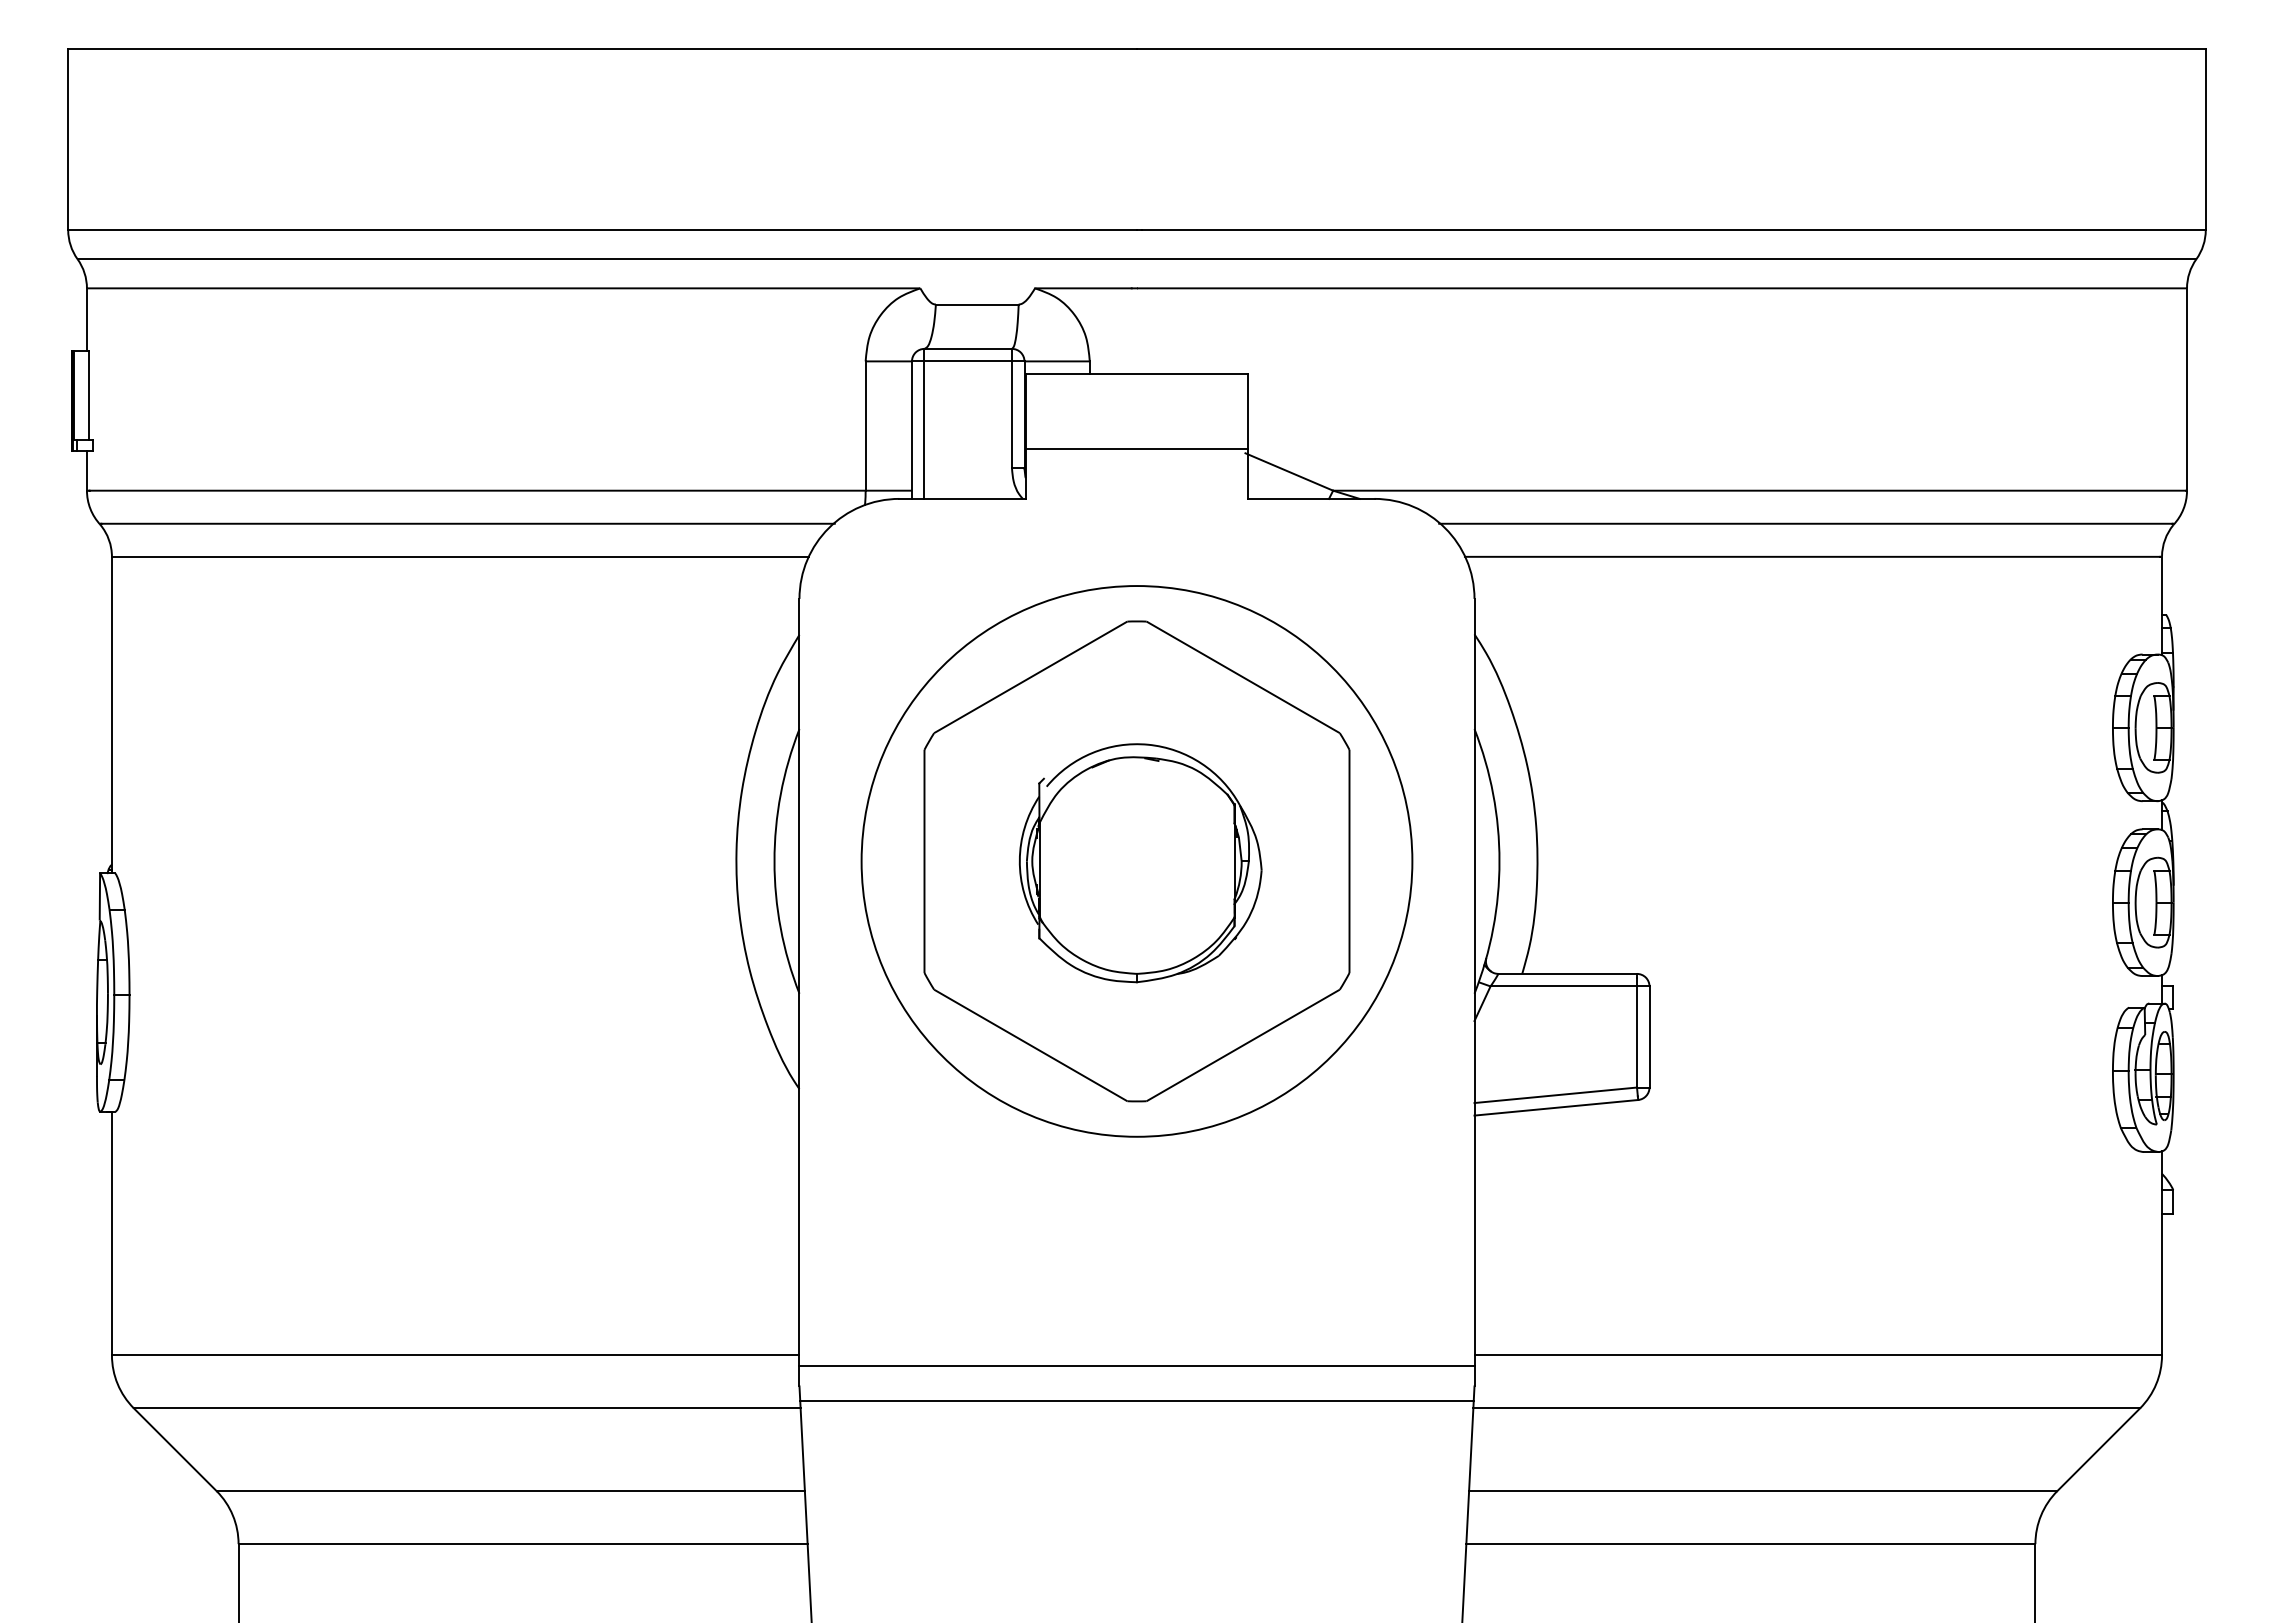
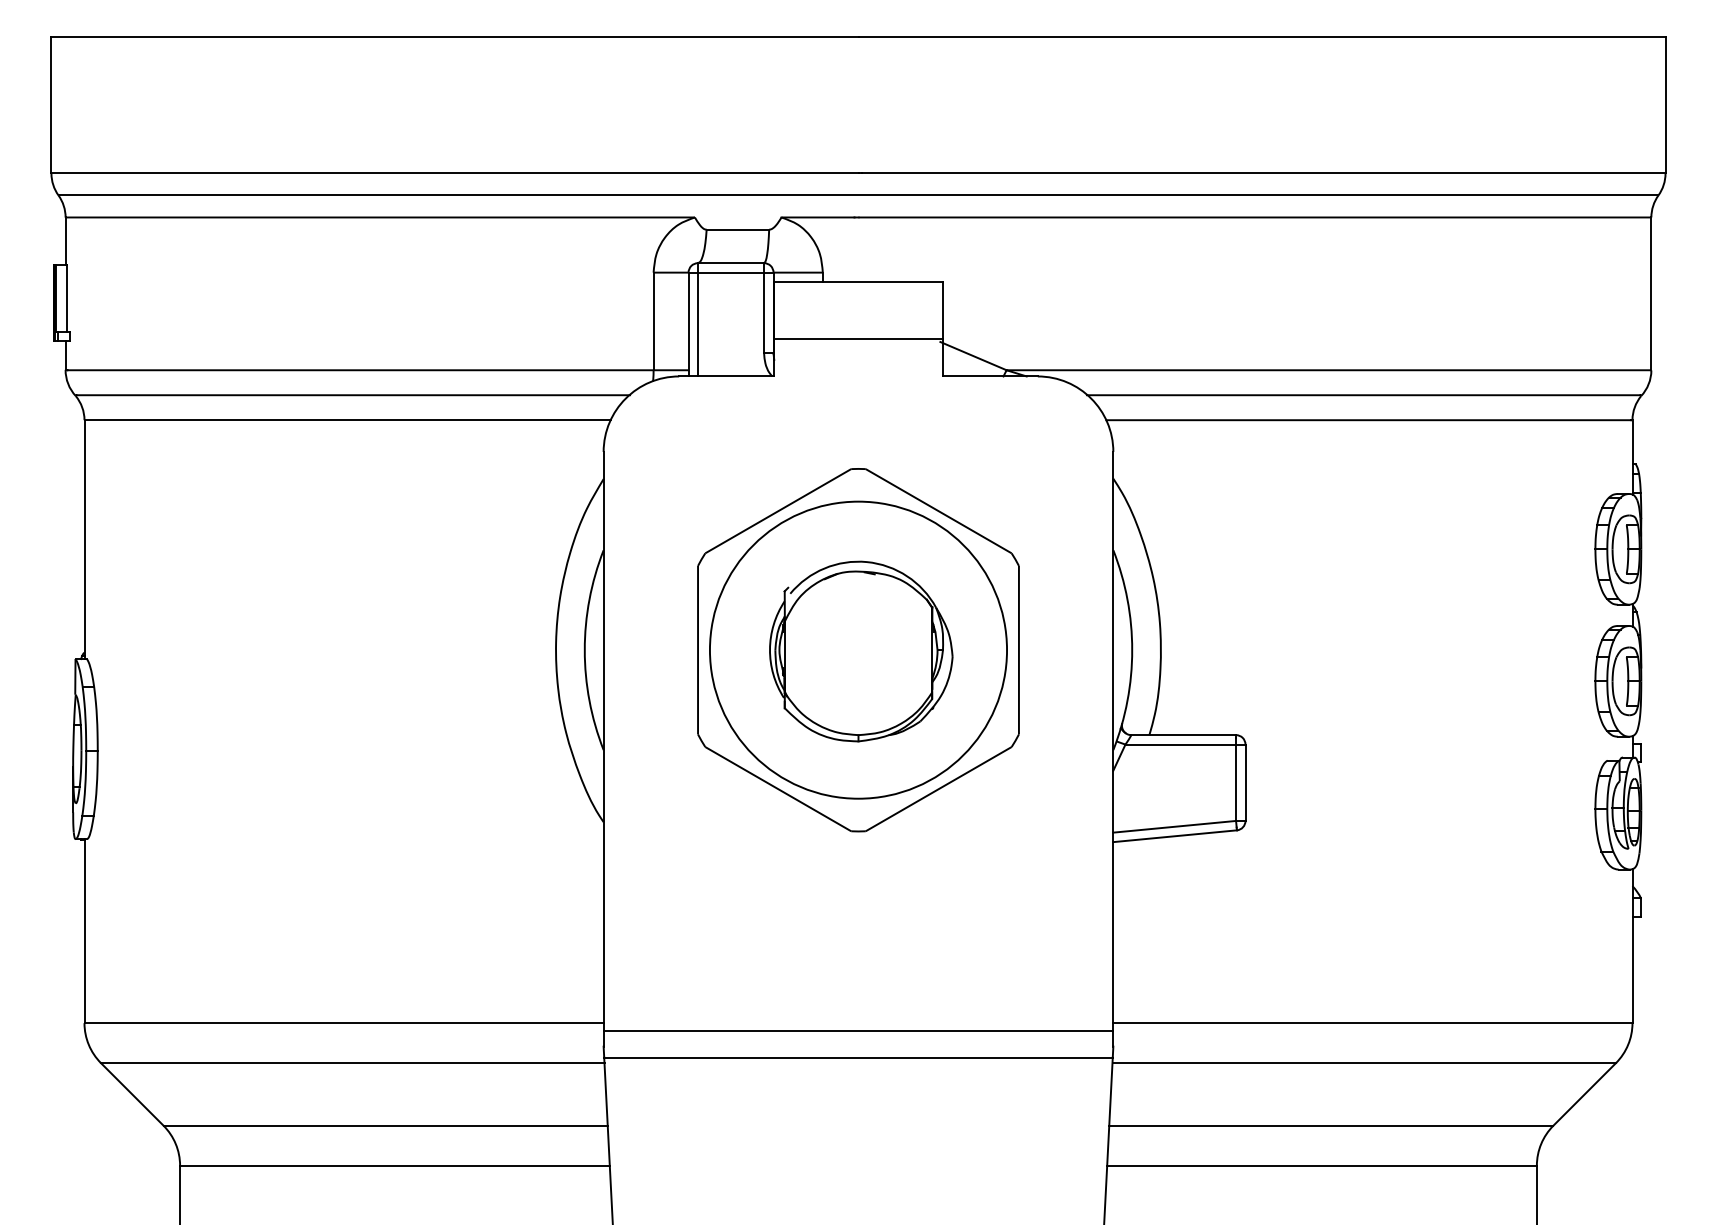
circle: (1136, 861) -> (858, 650), size x0.71

